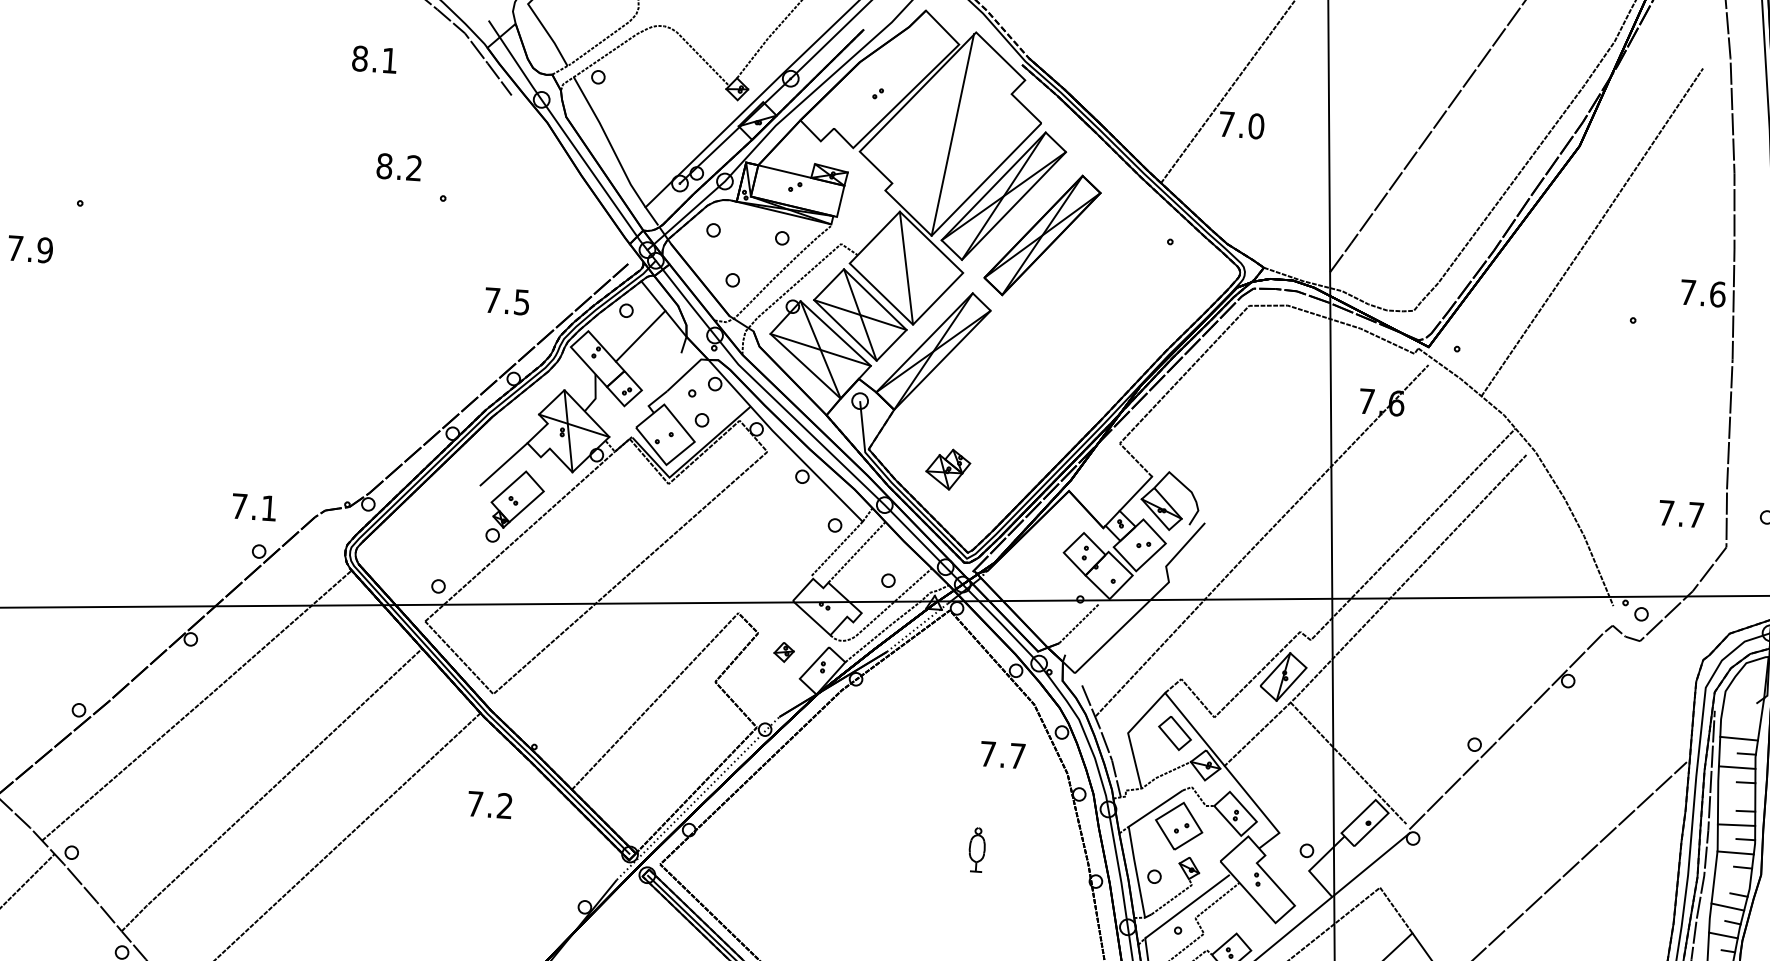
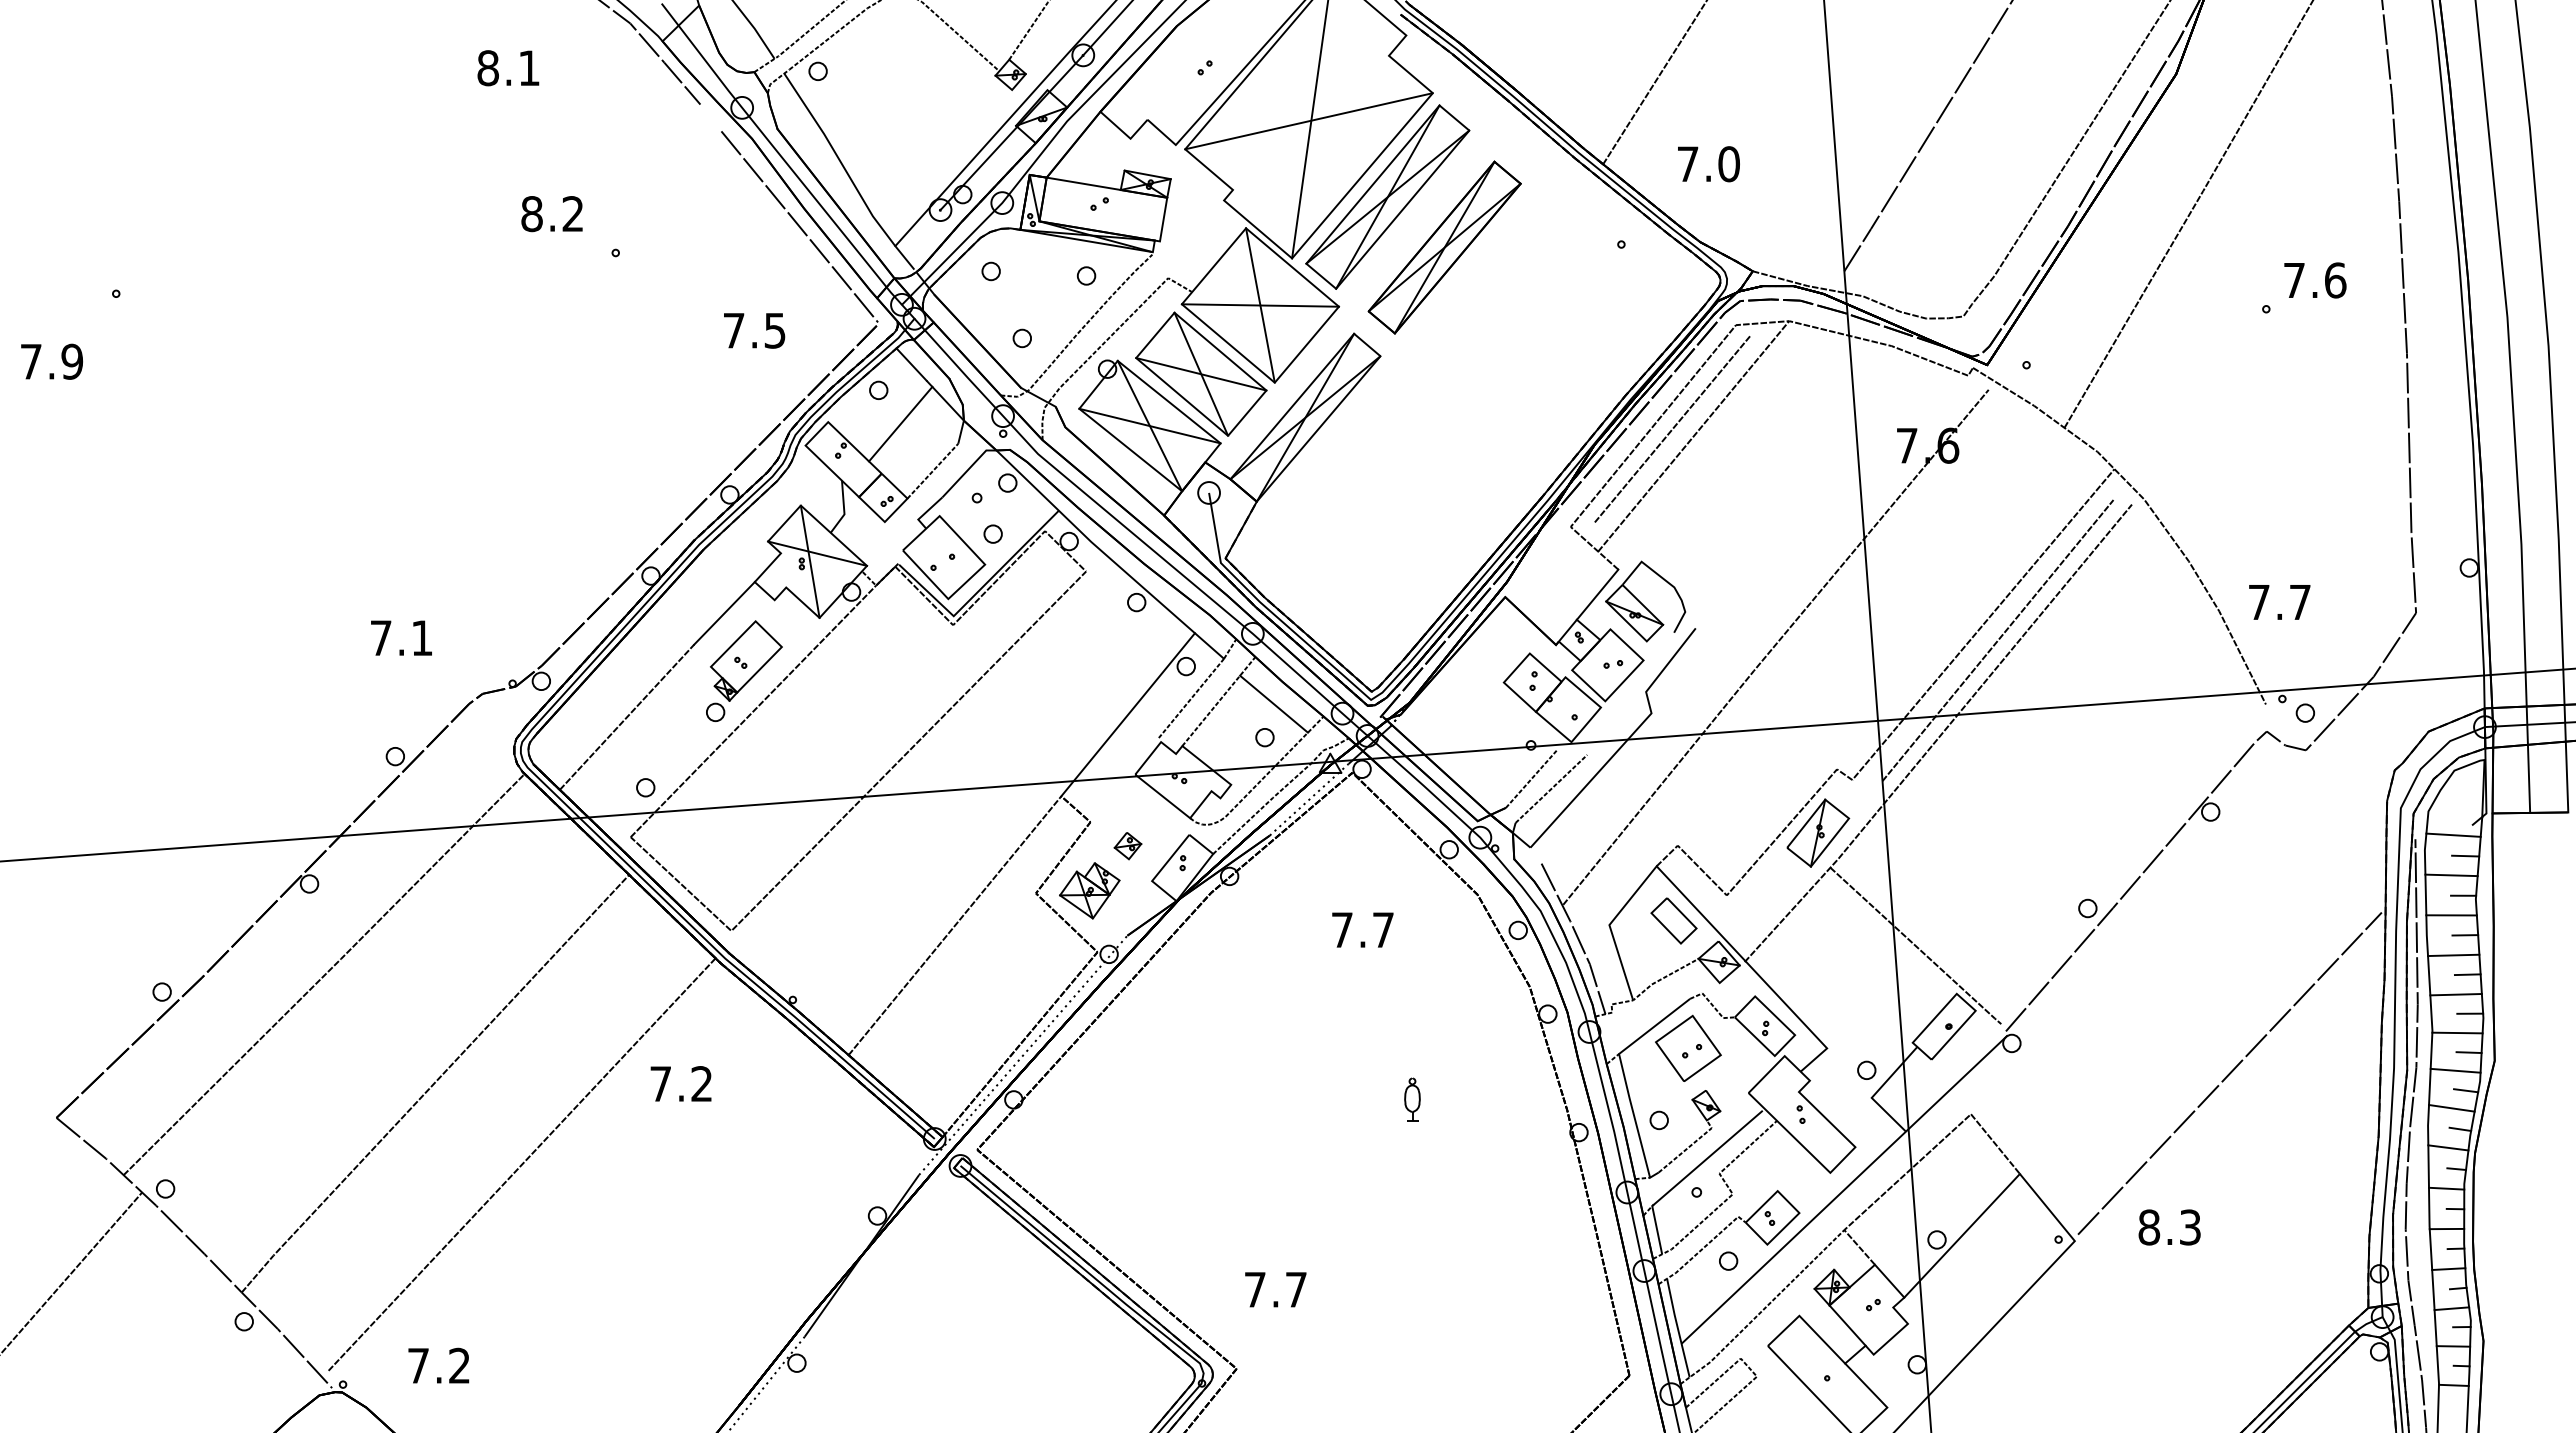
text: (1241, 125) -> (1708, 164), moved
line: (950, 137) -> (1308, 121), added
line: (577, 188) -> (799, 226), added
line: (905, 268) -> (1259, 305), added
text: (1703, 293) -> (2315, 280), moved
text: (507, 301) -> (754, 330), moved
line: (661, 371) -> (932, 470), added
line: (1198, 377) -> (1672, 428), added
line: (1212, 384) -> (1693, 436), added
part: (947, 469) -> (1089, 890), moved
text: (254, 506) -> (401, 637), moved
text: (1681, 514) -> (2279, 602), moved
line: (428, 534) -> (626, 716), added
line: (1422, 546) -> (1997, 640), added
line: (896, 556) -> (1273, 703), added
line: (790, 557) -> (1127, 714), added
line: (1093, 631) -> (1551, 788), added
line: (1742, 709) -> (2453, 834), added
line: (1750, 725) -> (2465, 855), added
text: (1002, 754) -> (1362, 929), moved
line: (1736, 796) -> (2453, 955), added
text: (489, 804) -> (680, 1083), moved
part: (977, 849) -> (1412, 1099), size x0.71
line: (1732, 879) -> (2455, 1070), added

